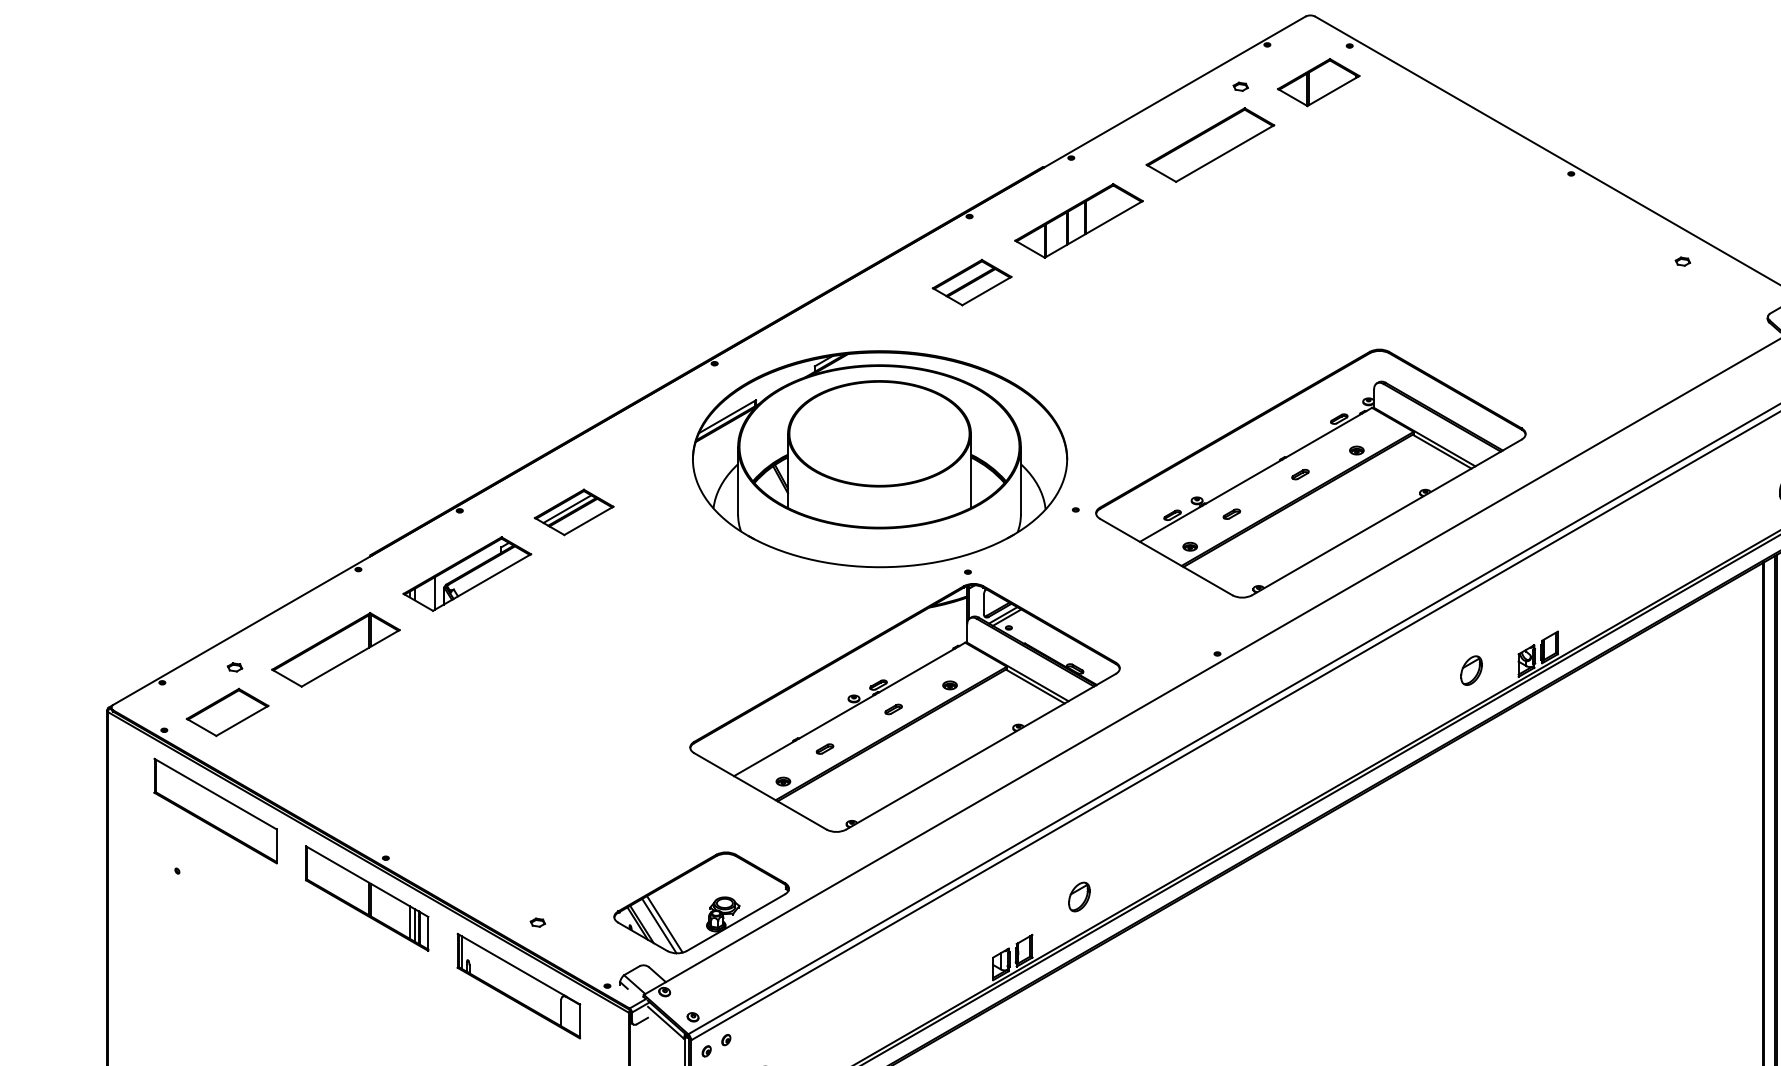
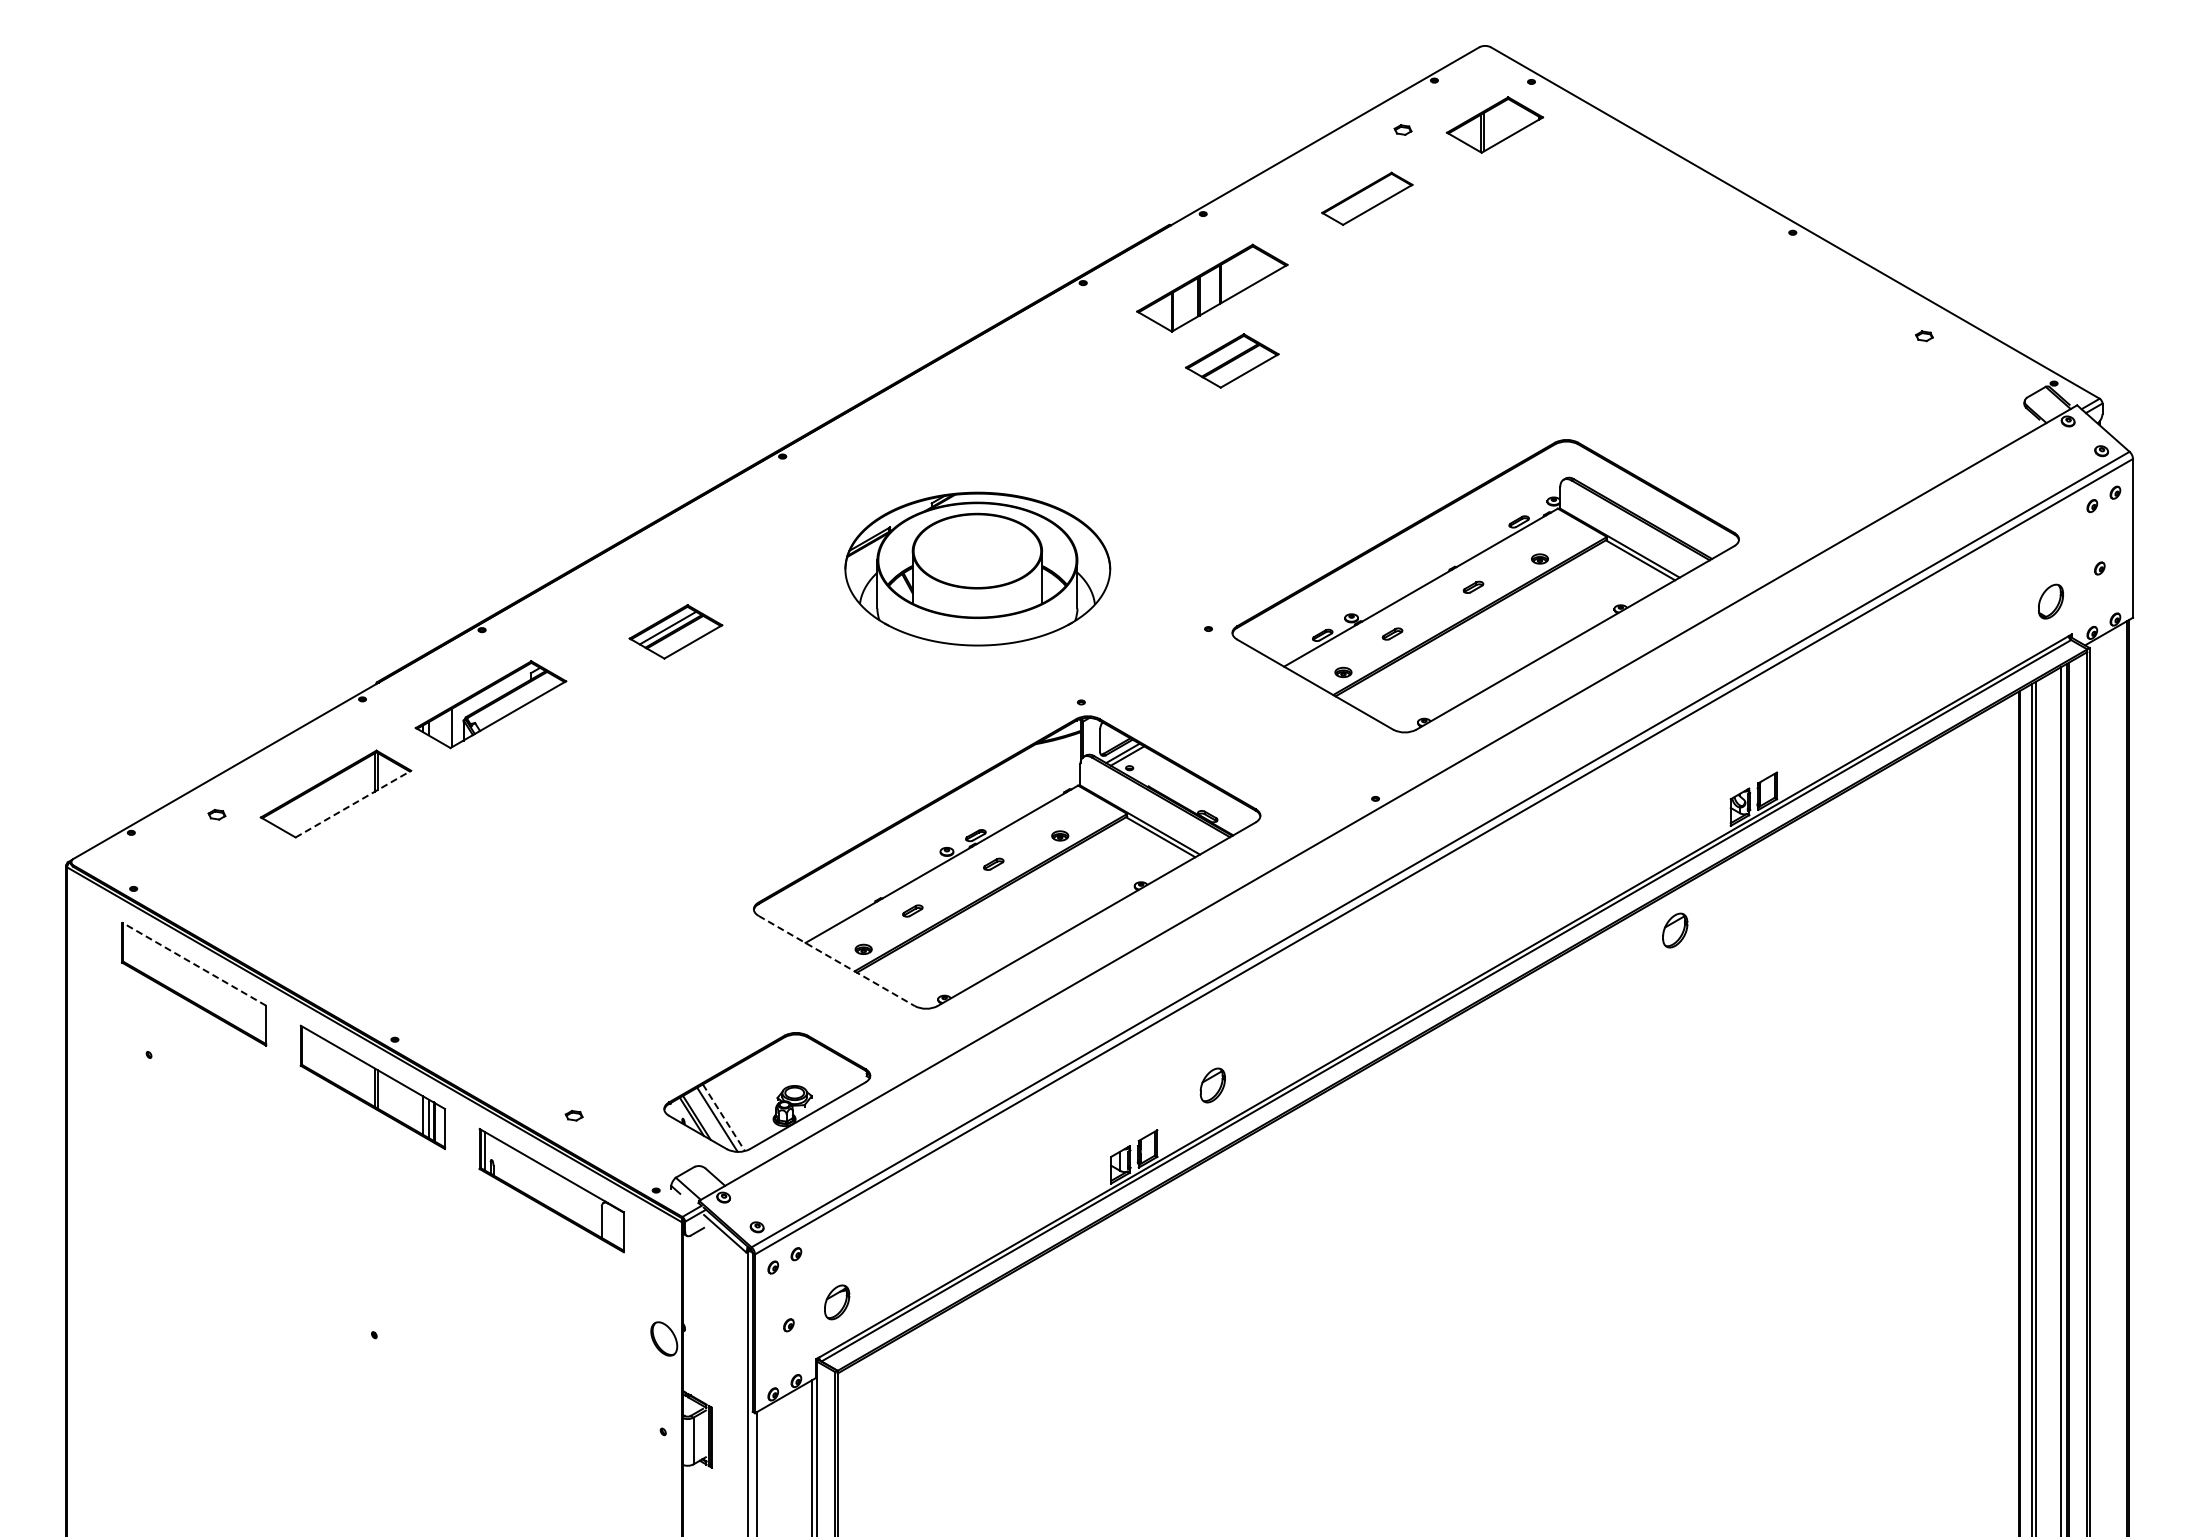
part: (1210, 144) -> (1367, 198), size x0.6
part: (972, 282) -> (1232, 360), moved
part: (879, 458) -> (977, 568), size x0.6
part: (573, 512) -> (675, 631), moved
line: (350, 658) -> (353, 804), solid -> dashed
part: (1471, 670) -> (1675, 930), moved
part: (227, 712) -> (208, 867), removed
line: (761, 791) -> (837, 961), solid -> dashed
line: (215, 793) -> (193, 963), solid -> dashed
line: (665, 925) -> (724, 1118), solid -> dashed

